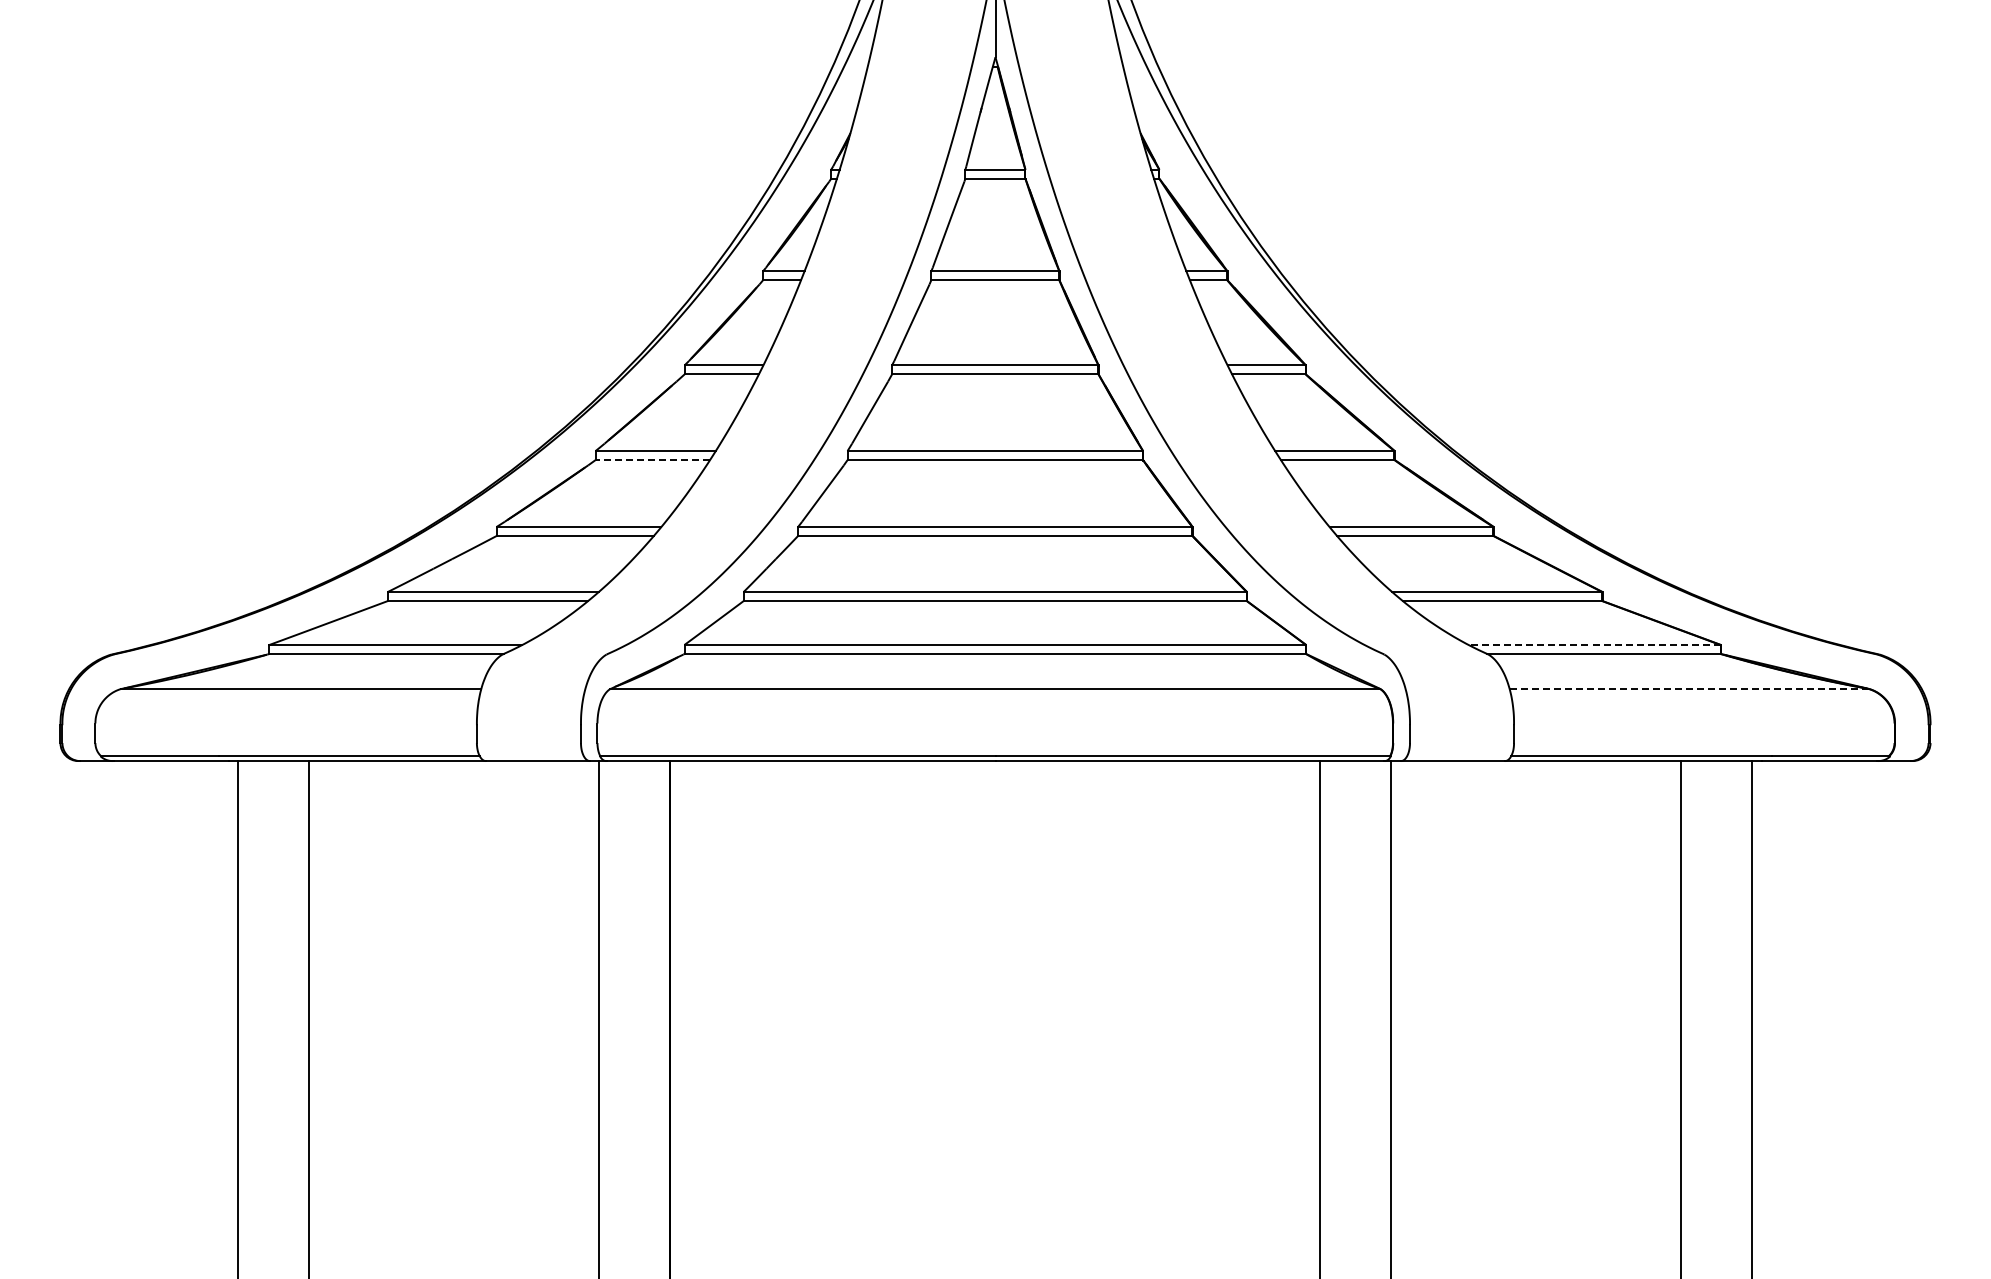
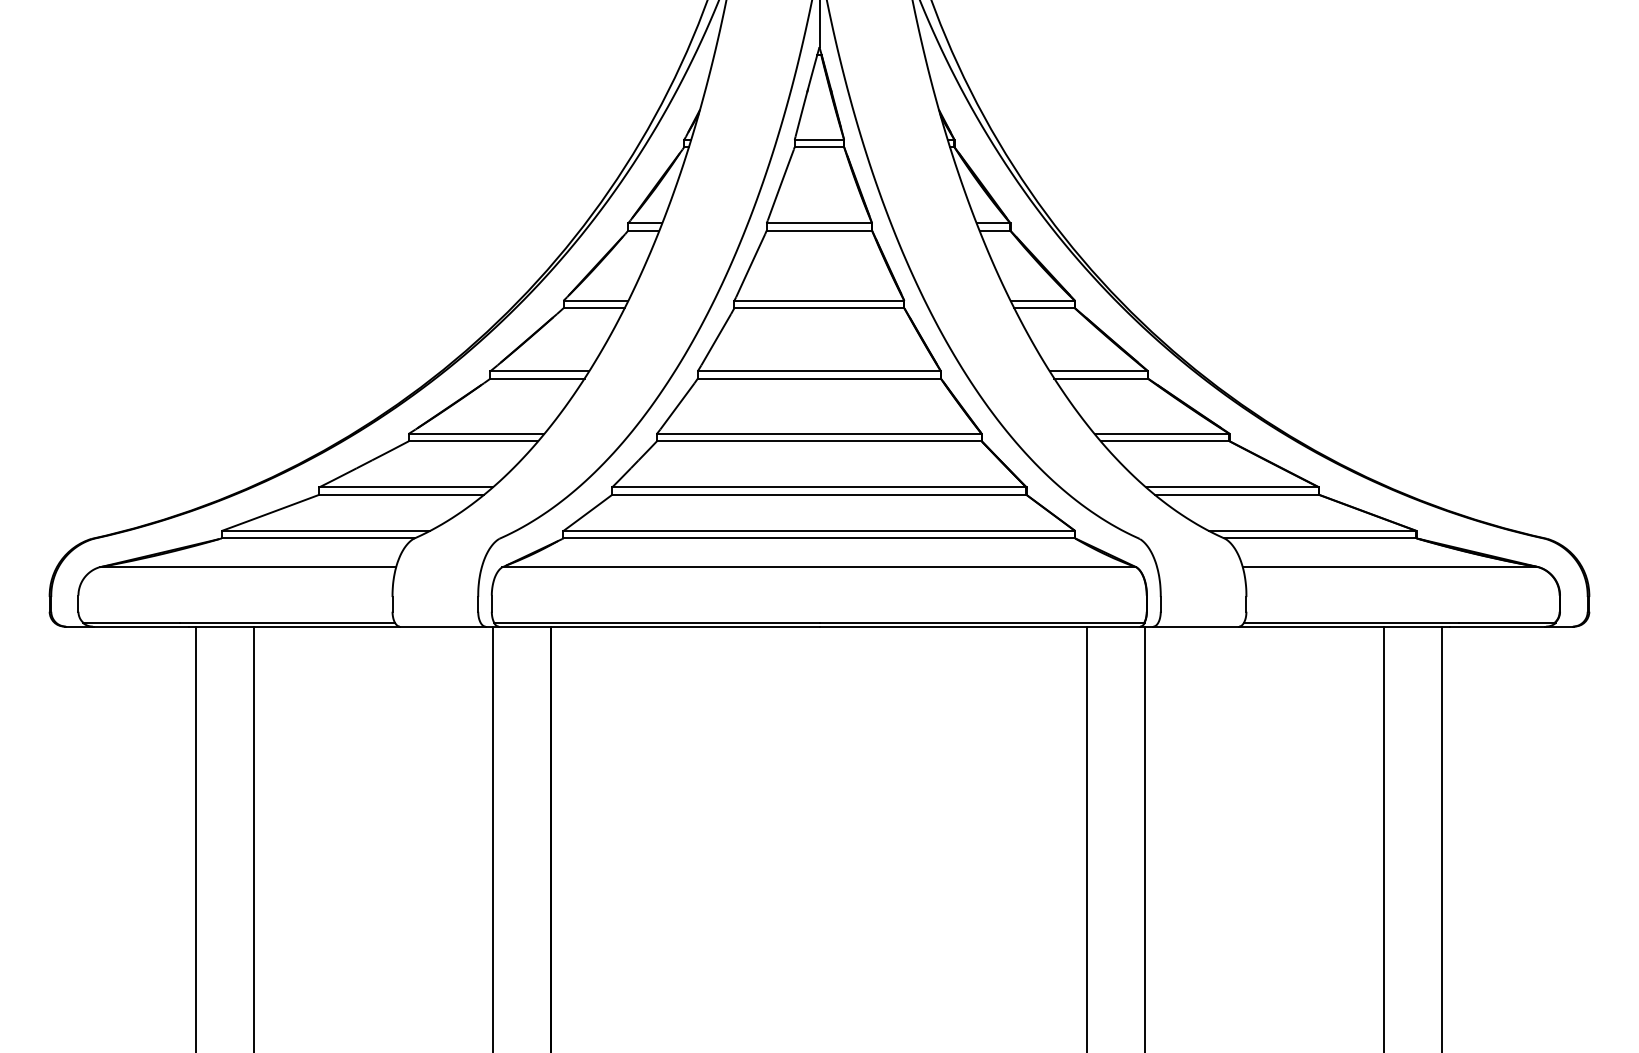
line: (652, 460) -> (537, 379), dashed -> solid
line: (1594, 644) -> (1312, 530), dashed -> solid
line: (1689, 688) -> (1390, 566), dashed -> solid

